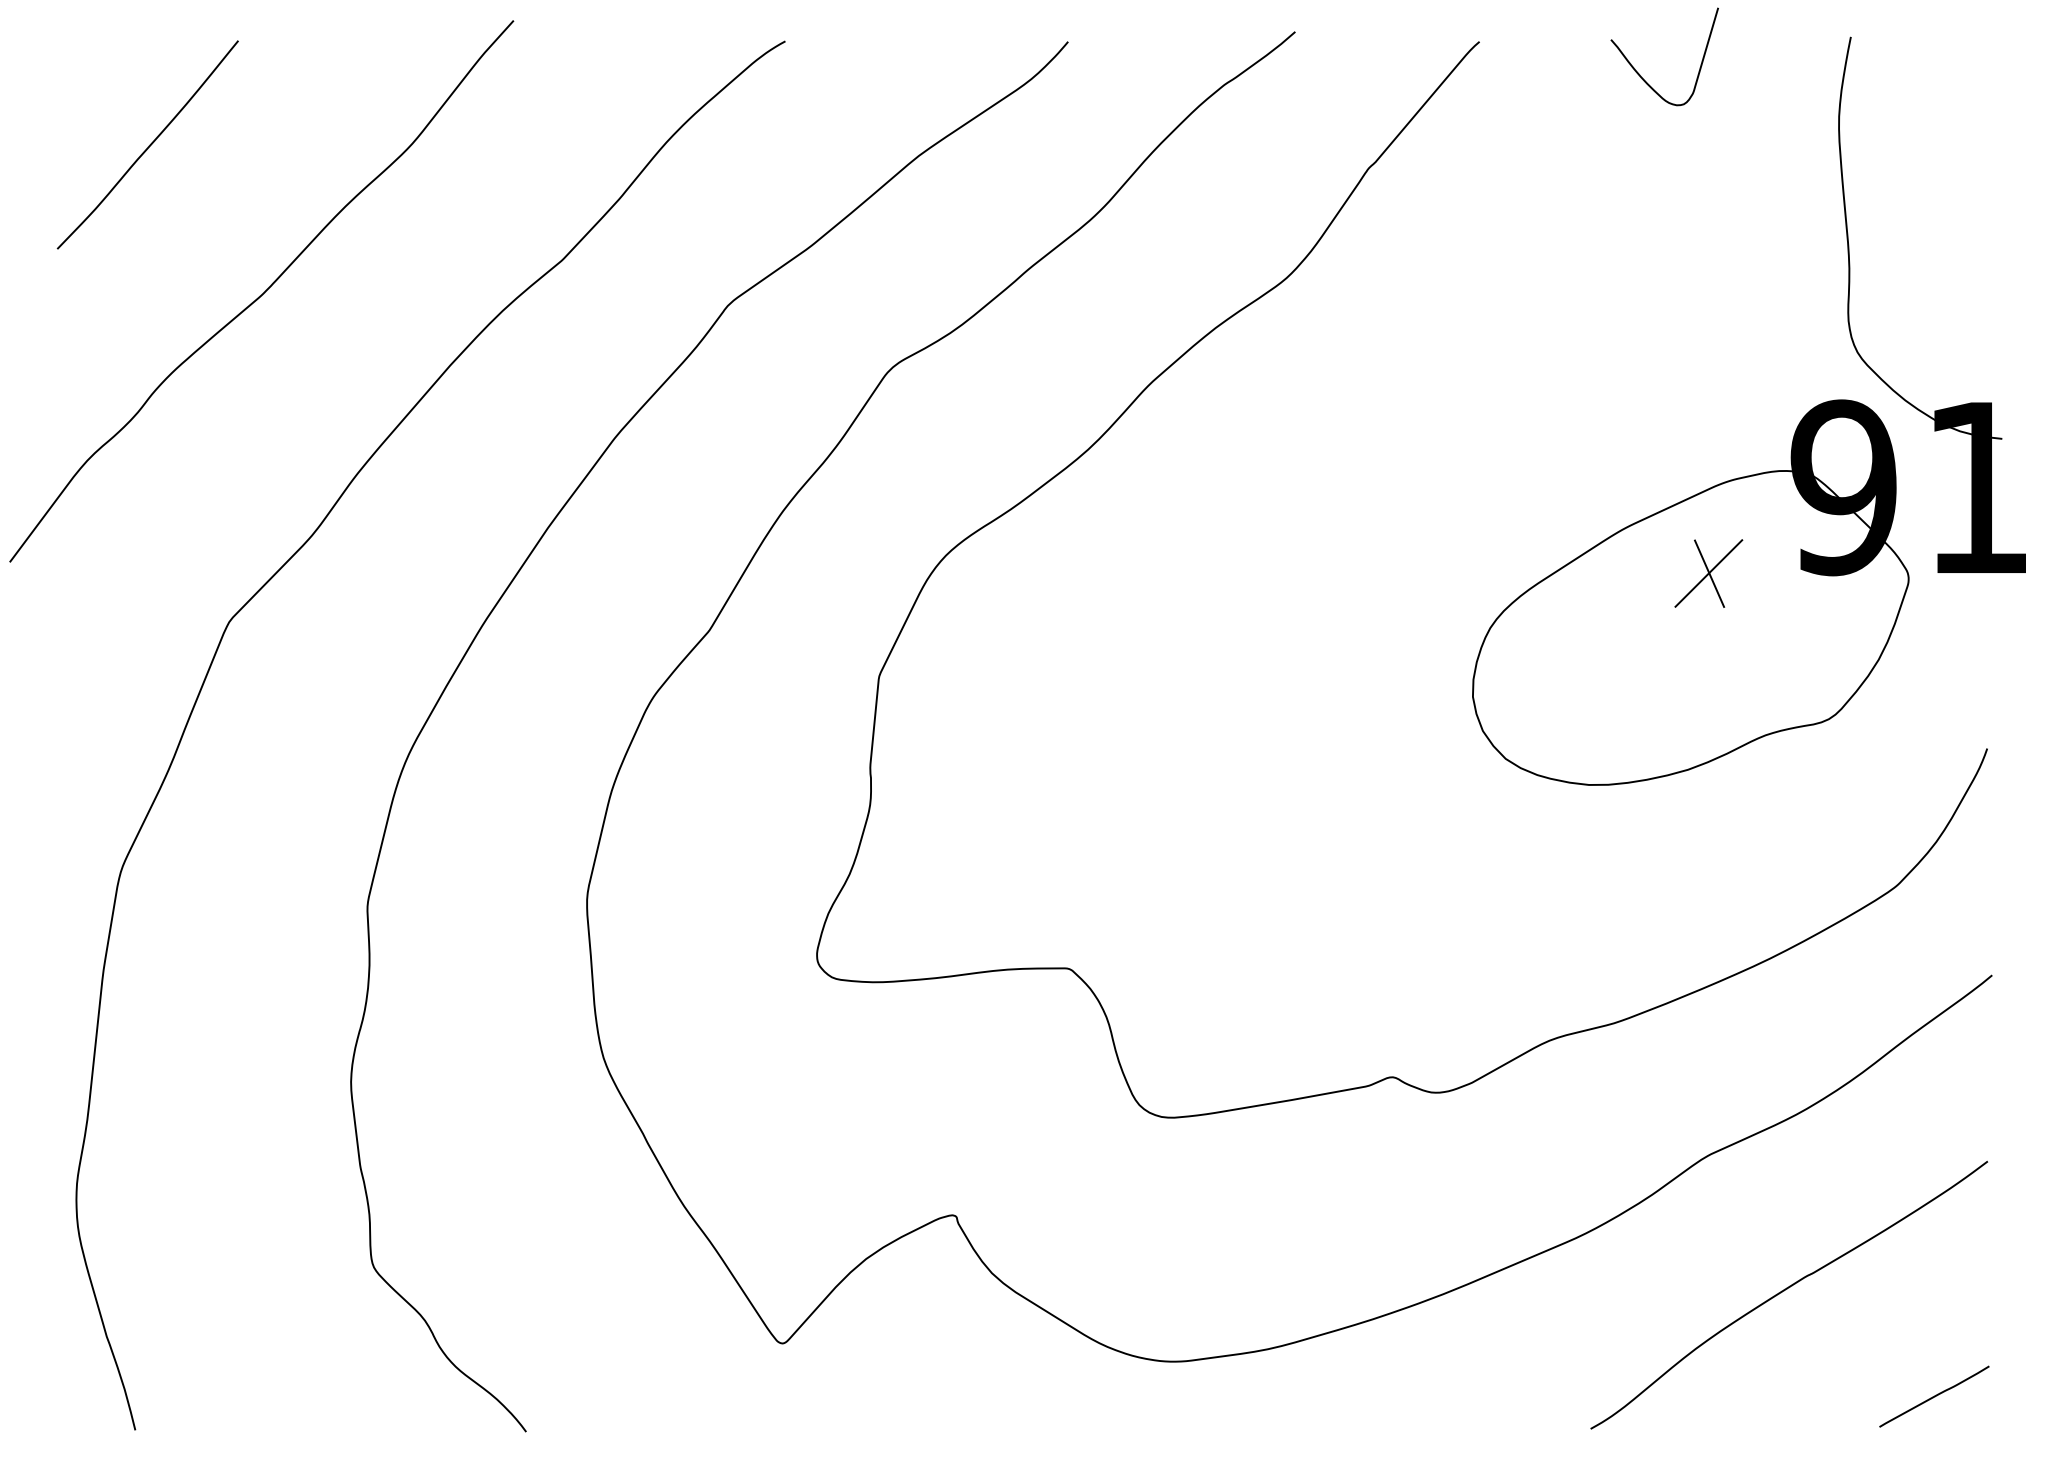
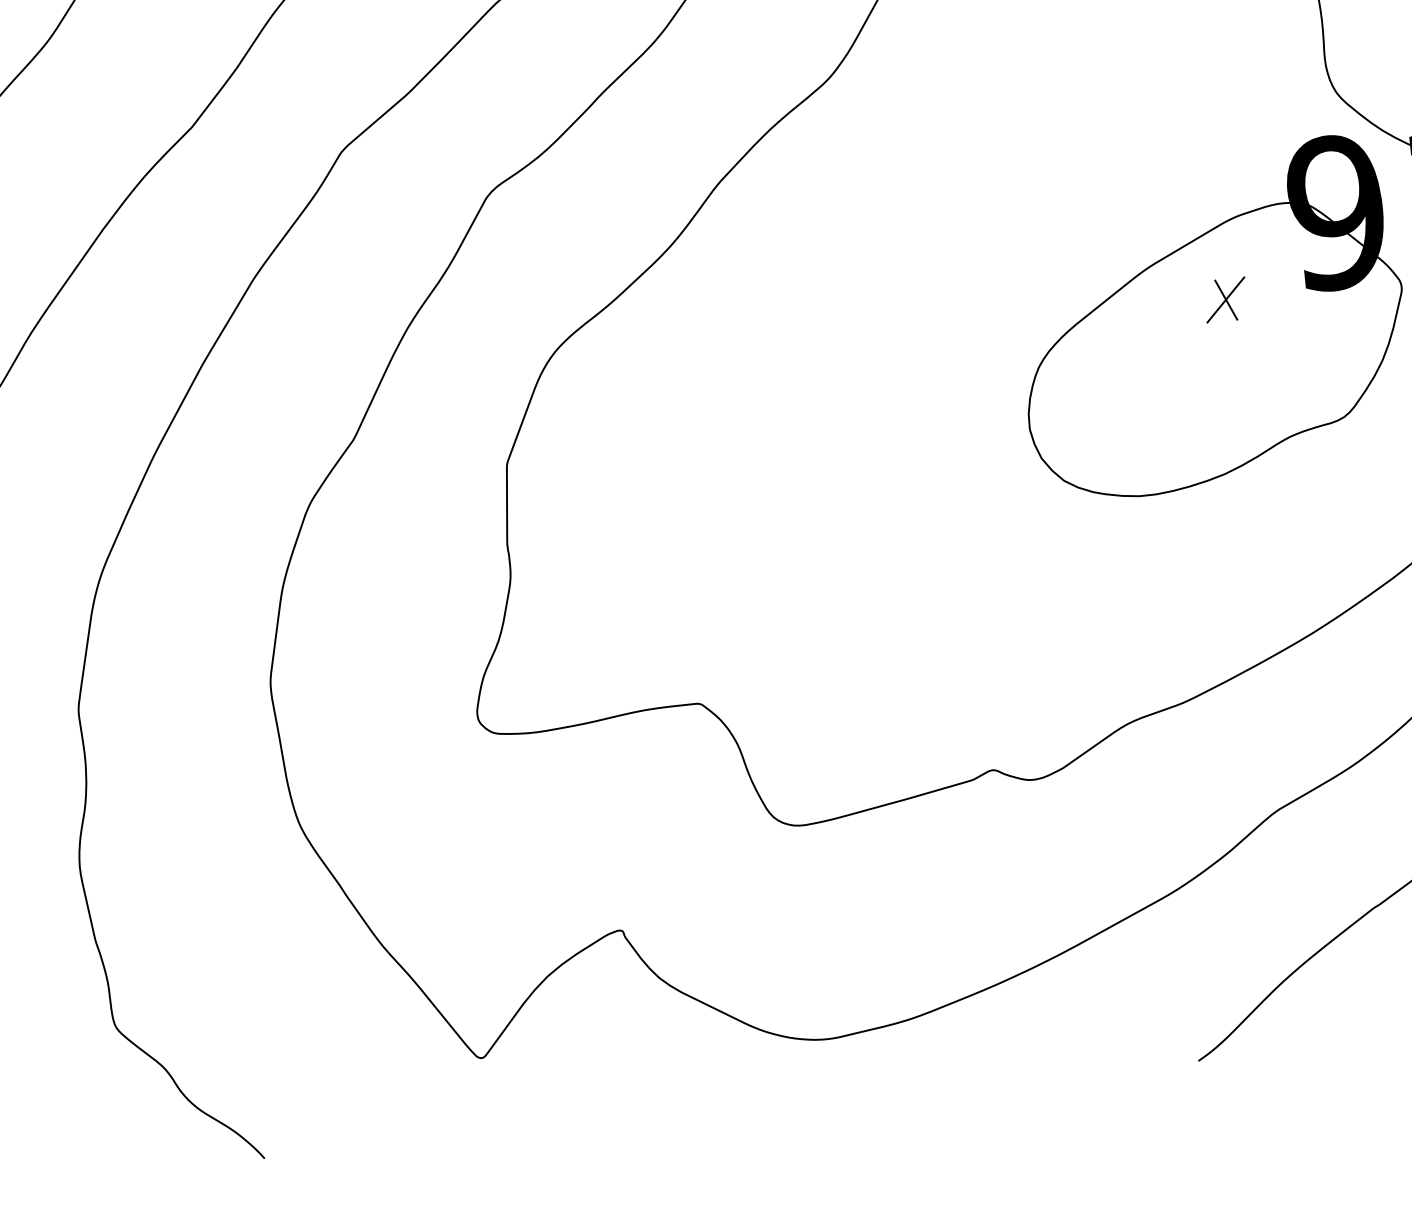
part: (1708, 573) -> (1225, 300), size x0.7

